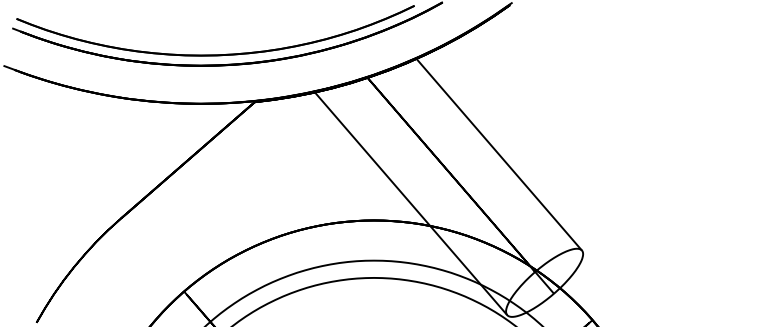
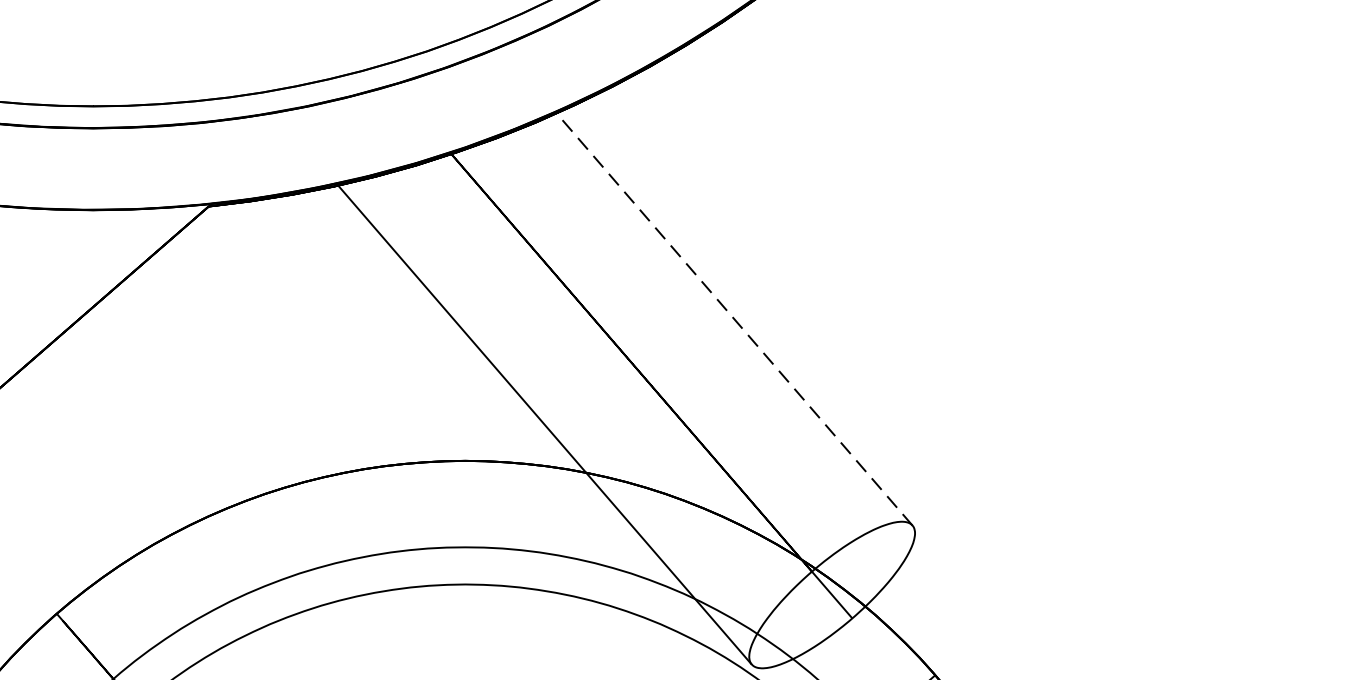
line: (499, 154) -> (735, 319), solid -> dashed

